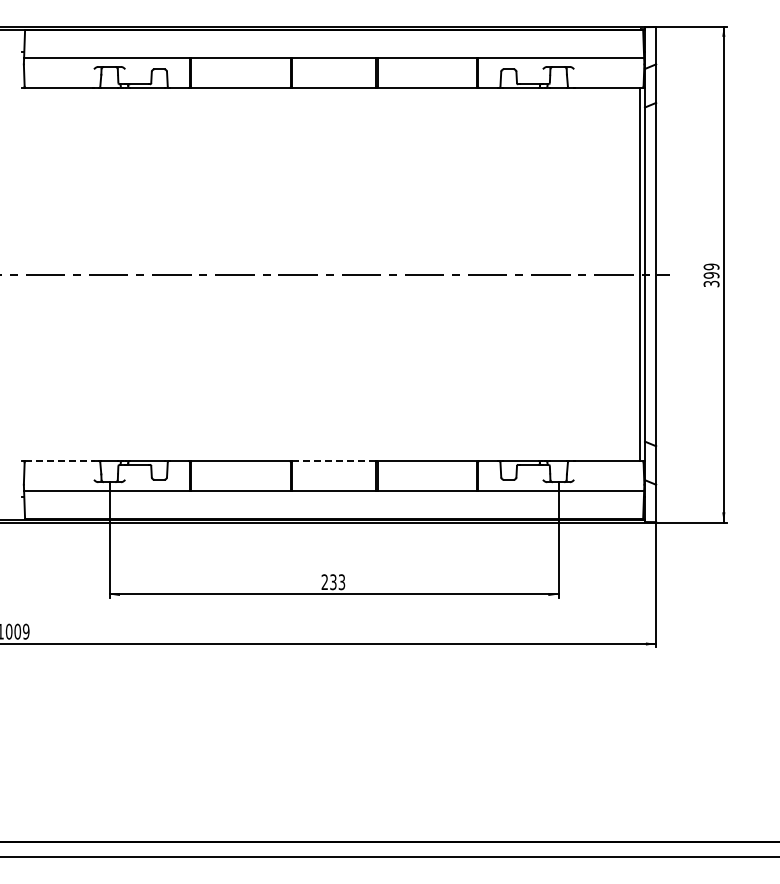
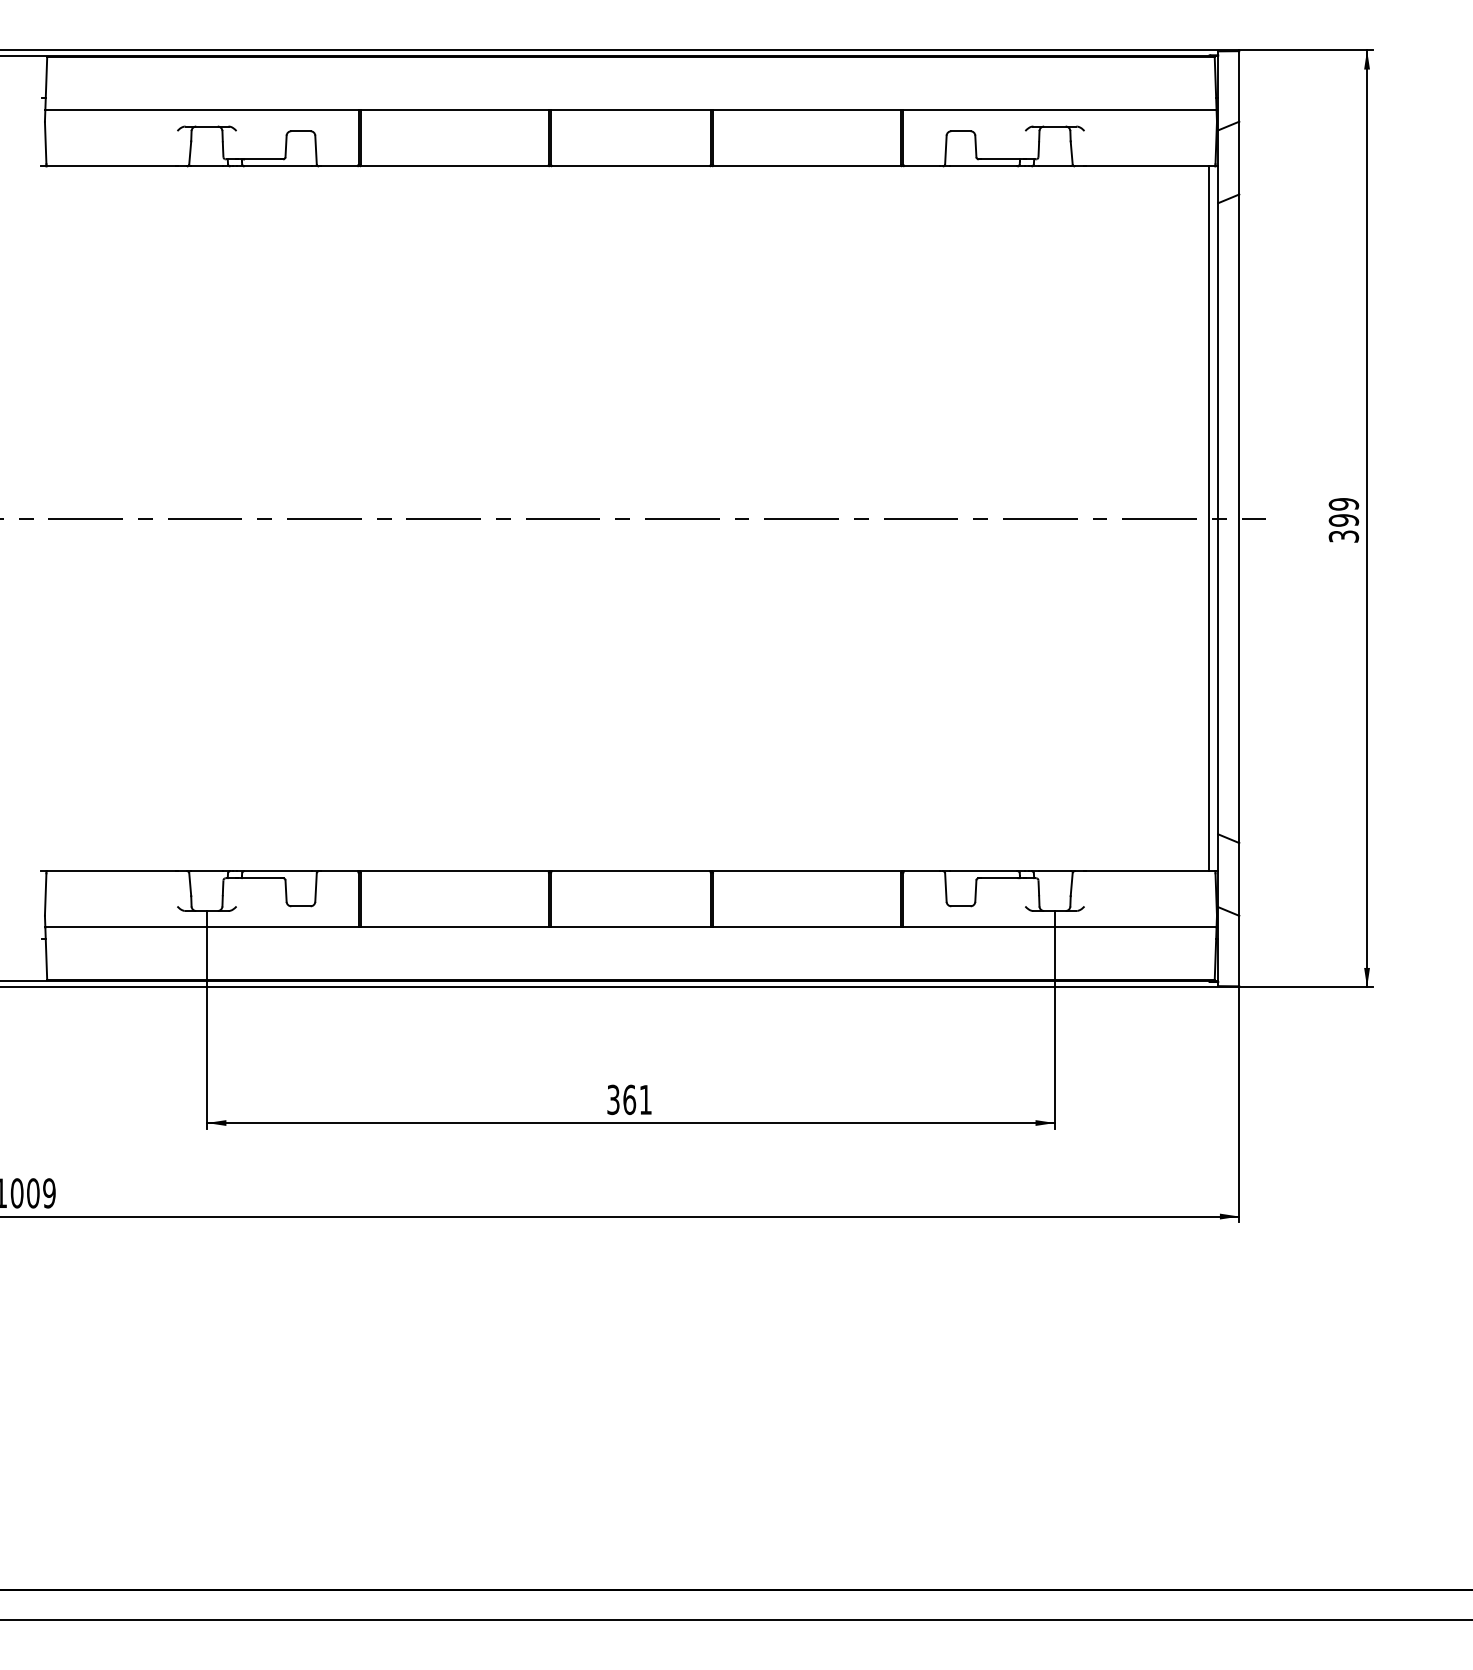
line: (59, 461) -> (112, 871), dashed -> solid
line: (334, 461) -> (631, 871), dashed -> solid
text: (333, 582) -> (629, 1100), 233 -> 361

